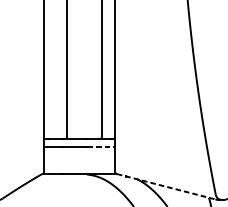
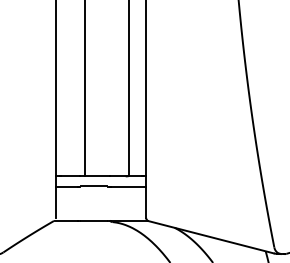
line: (101, 146) -> (129, 186), dashed -> solid
line: (166, 186) -> (211, 237), dashed -> solid

